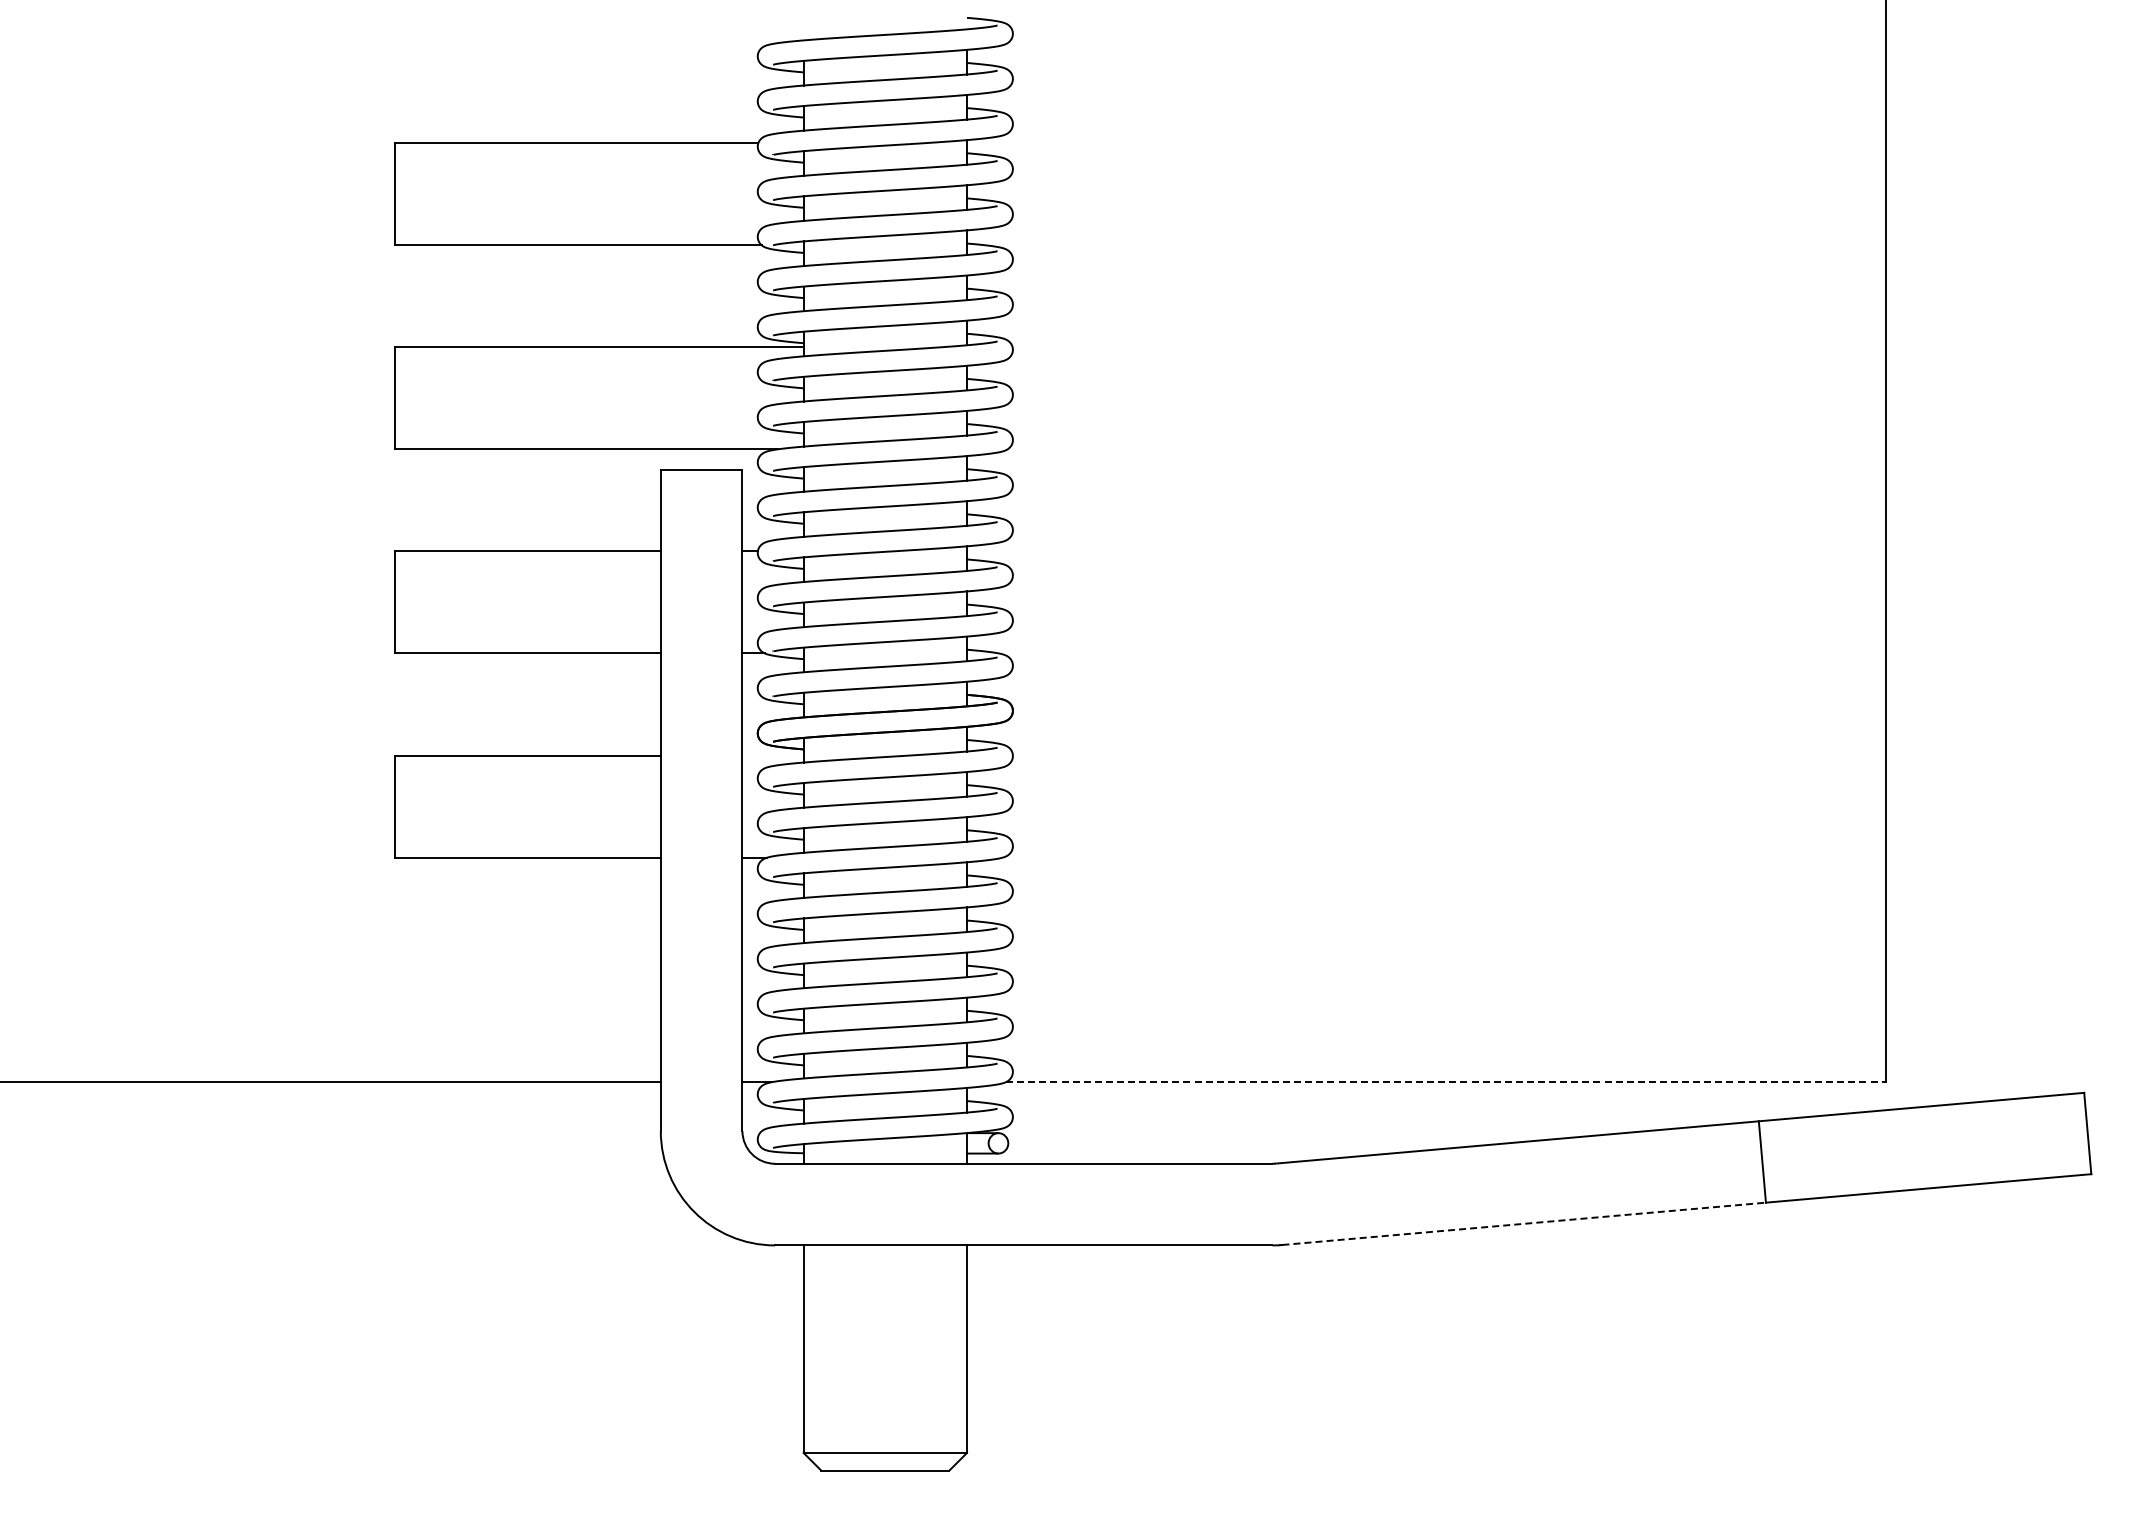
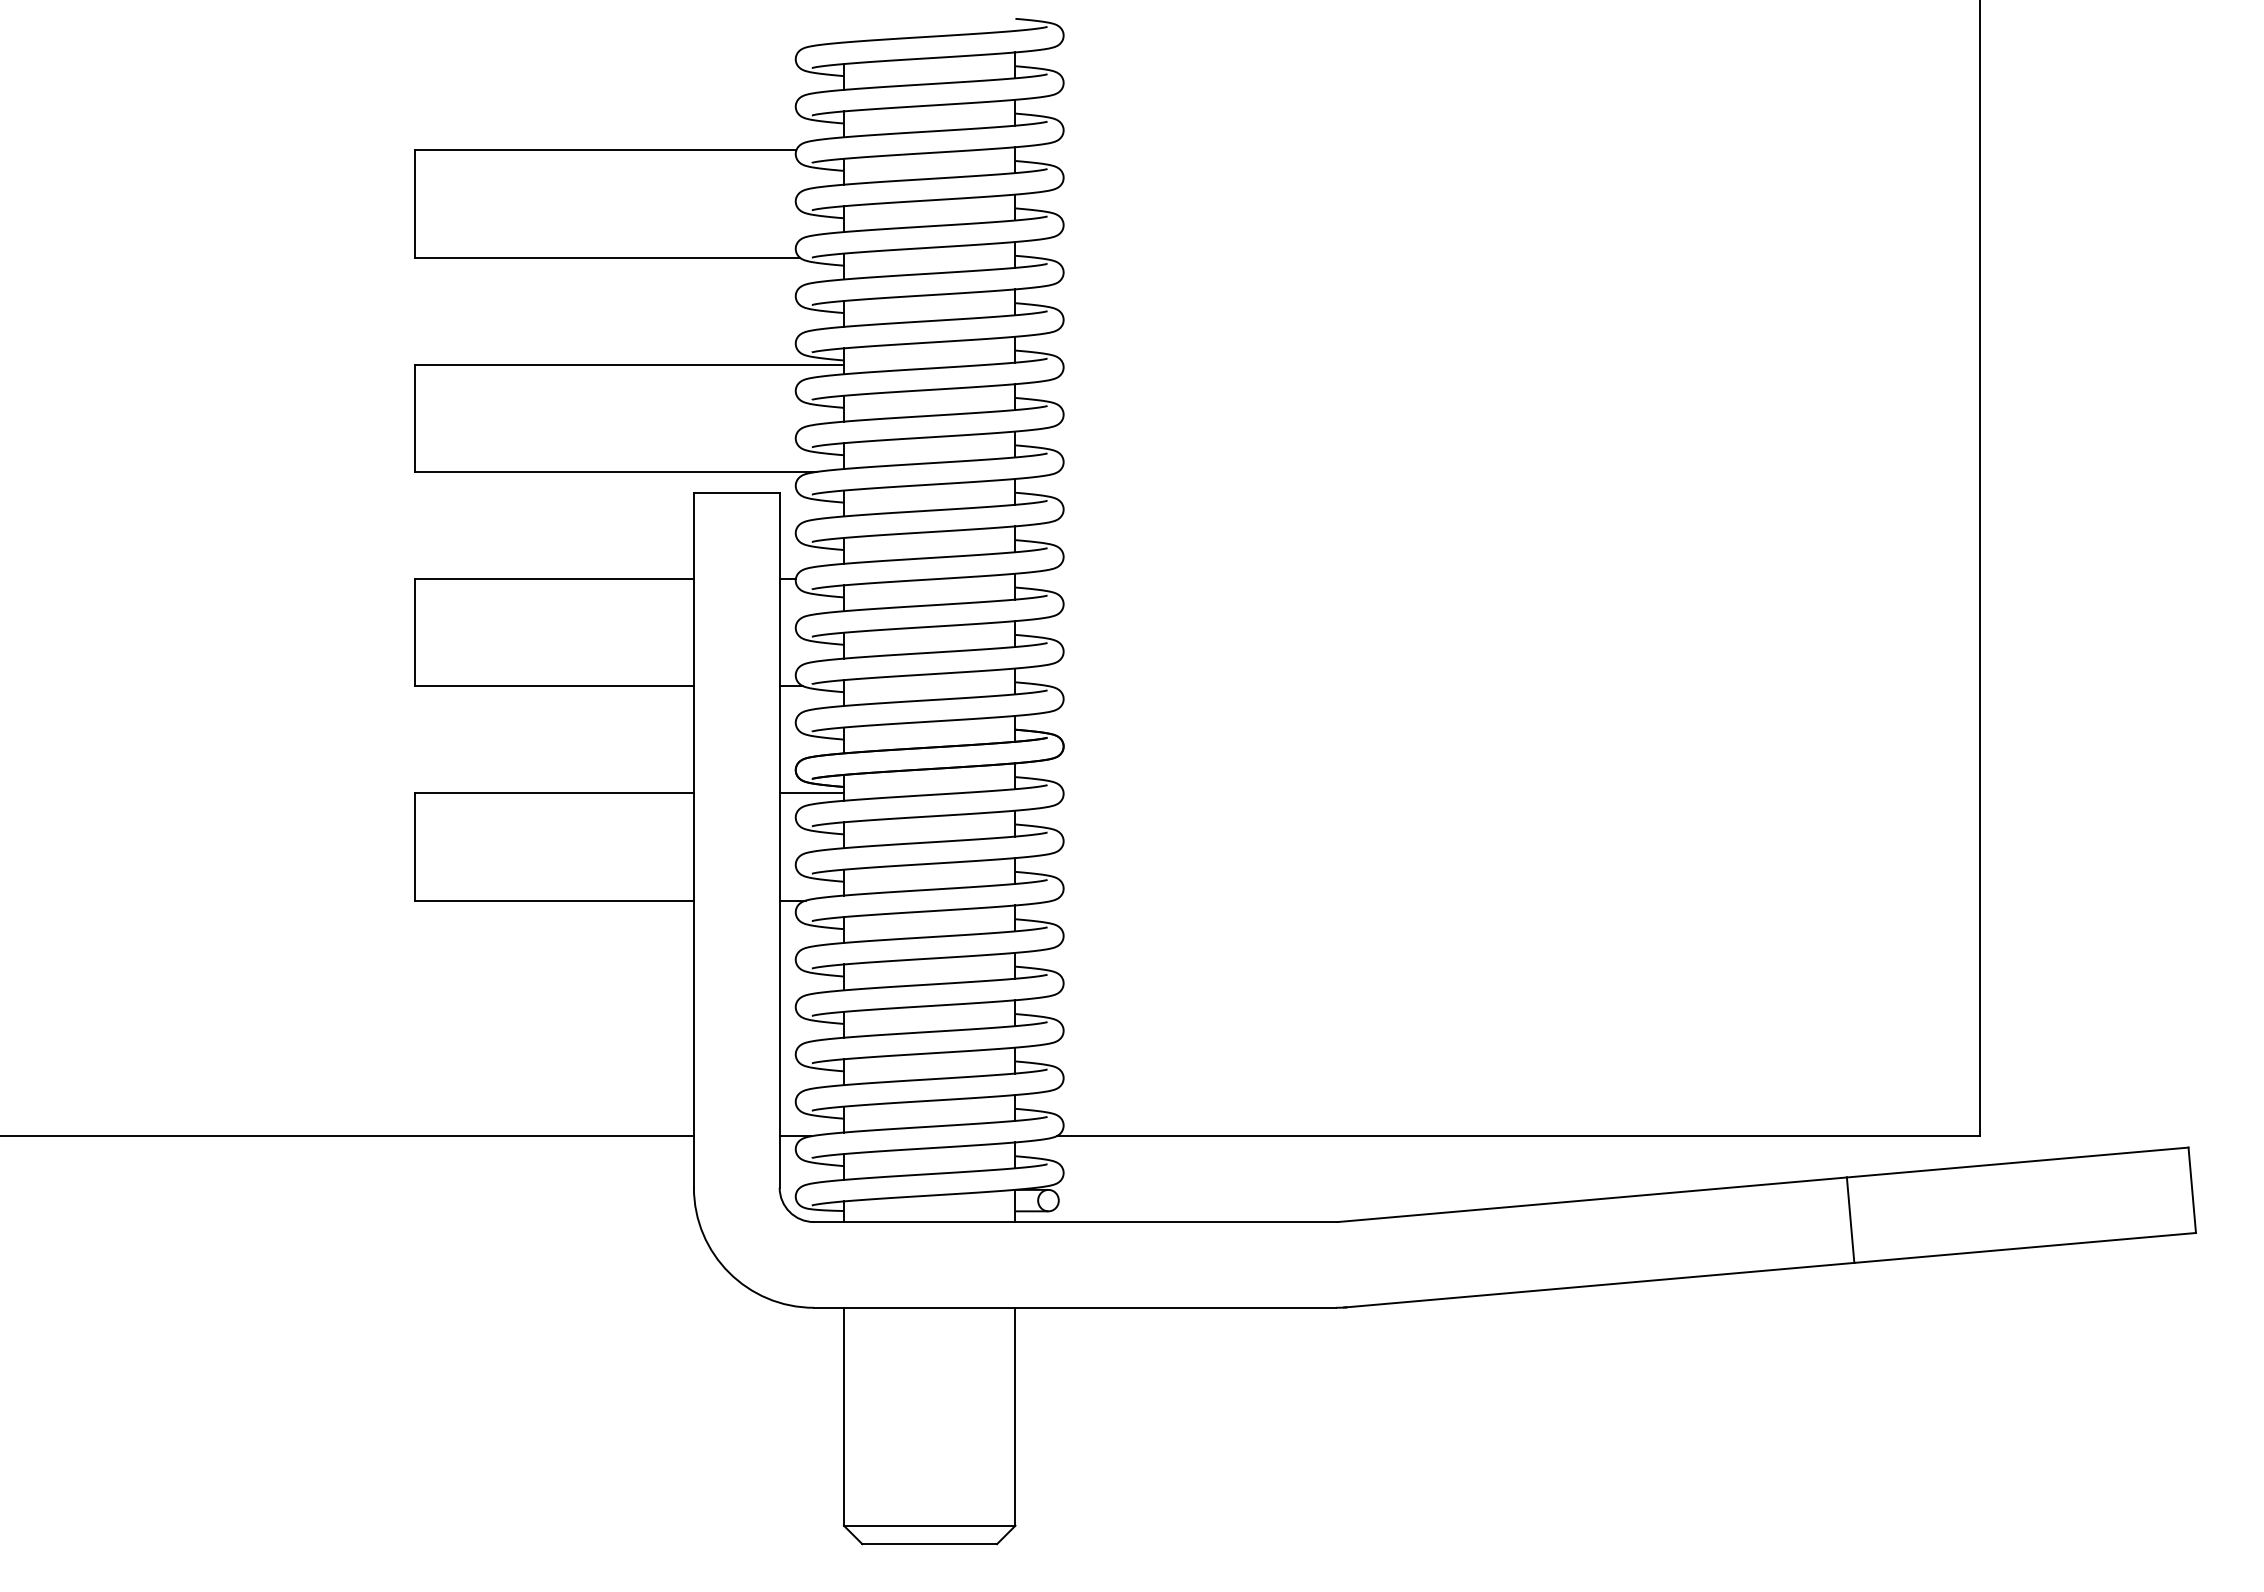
line: (772, 755) -> (811, 793), added
line: (1445, 1082) -> (1517, 1136), dashed -> solid
line: (1524, 1223) -> (1600, 1284), dashed -> solid

